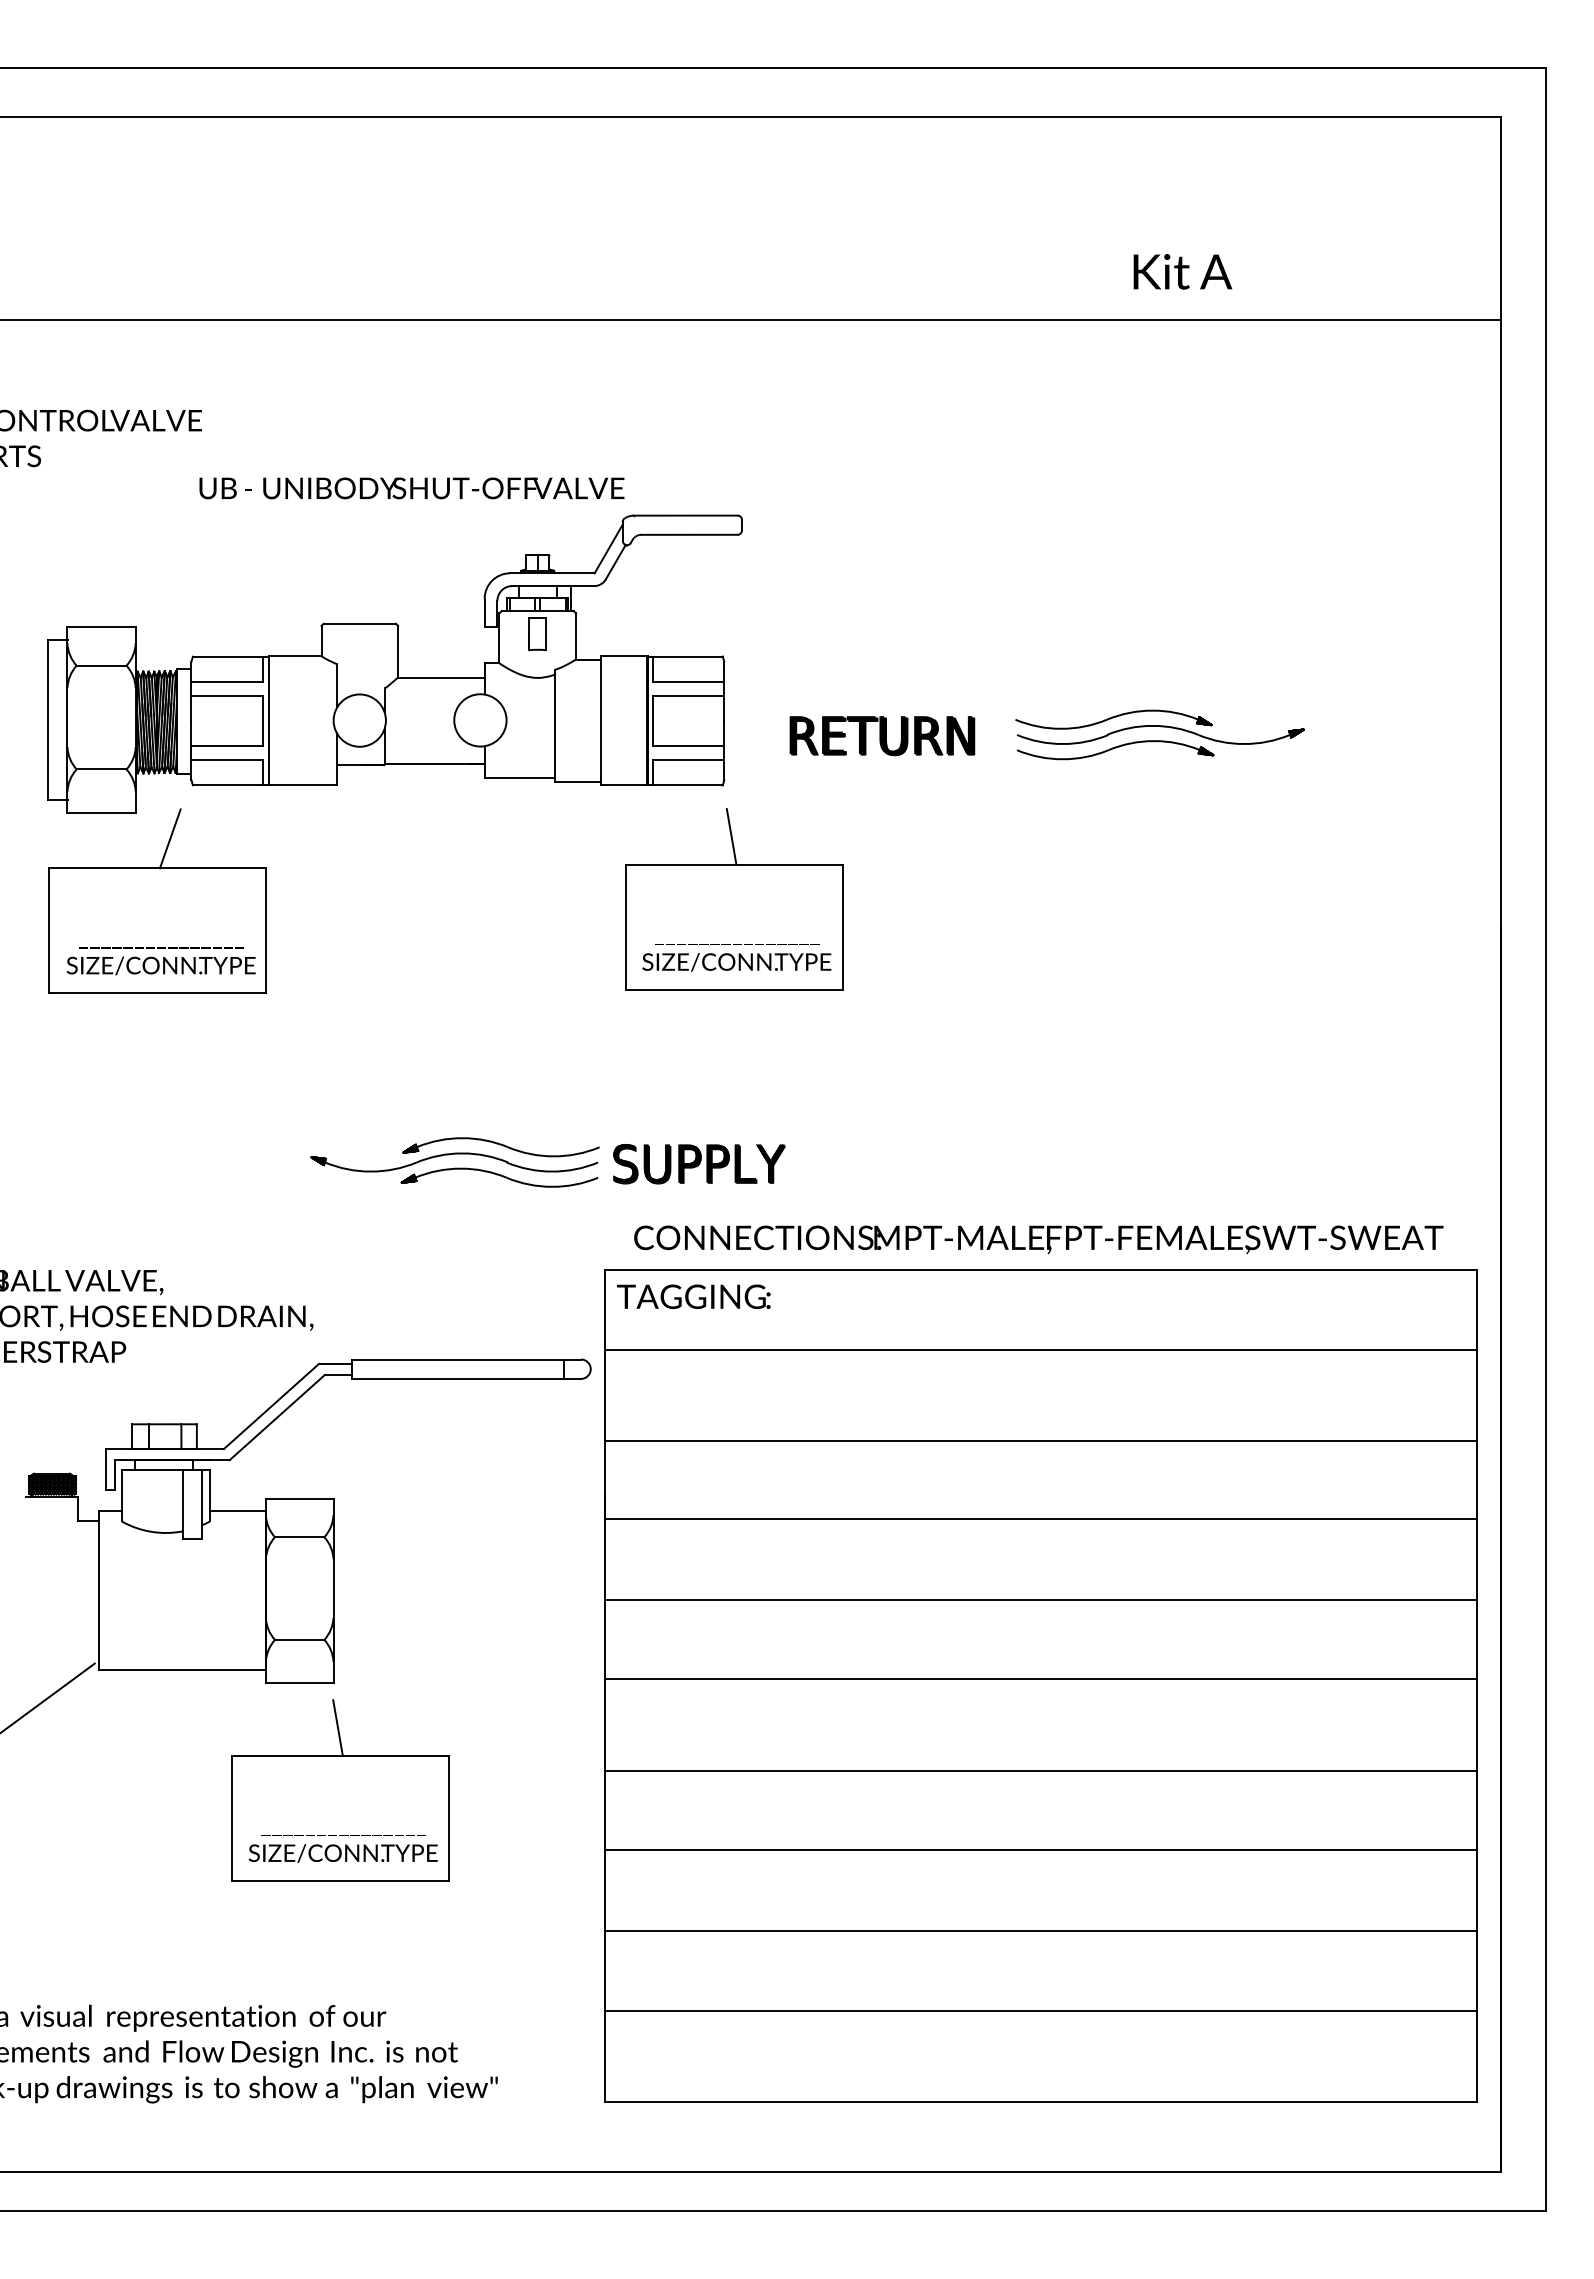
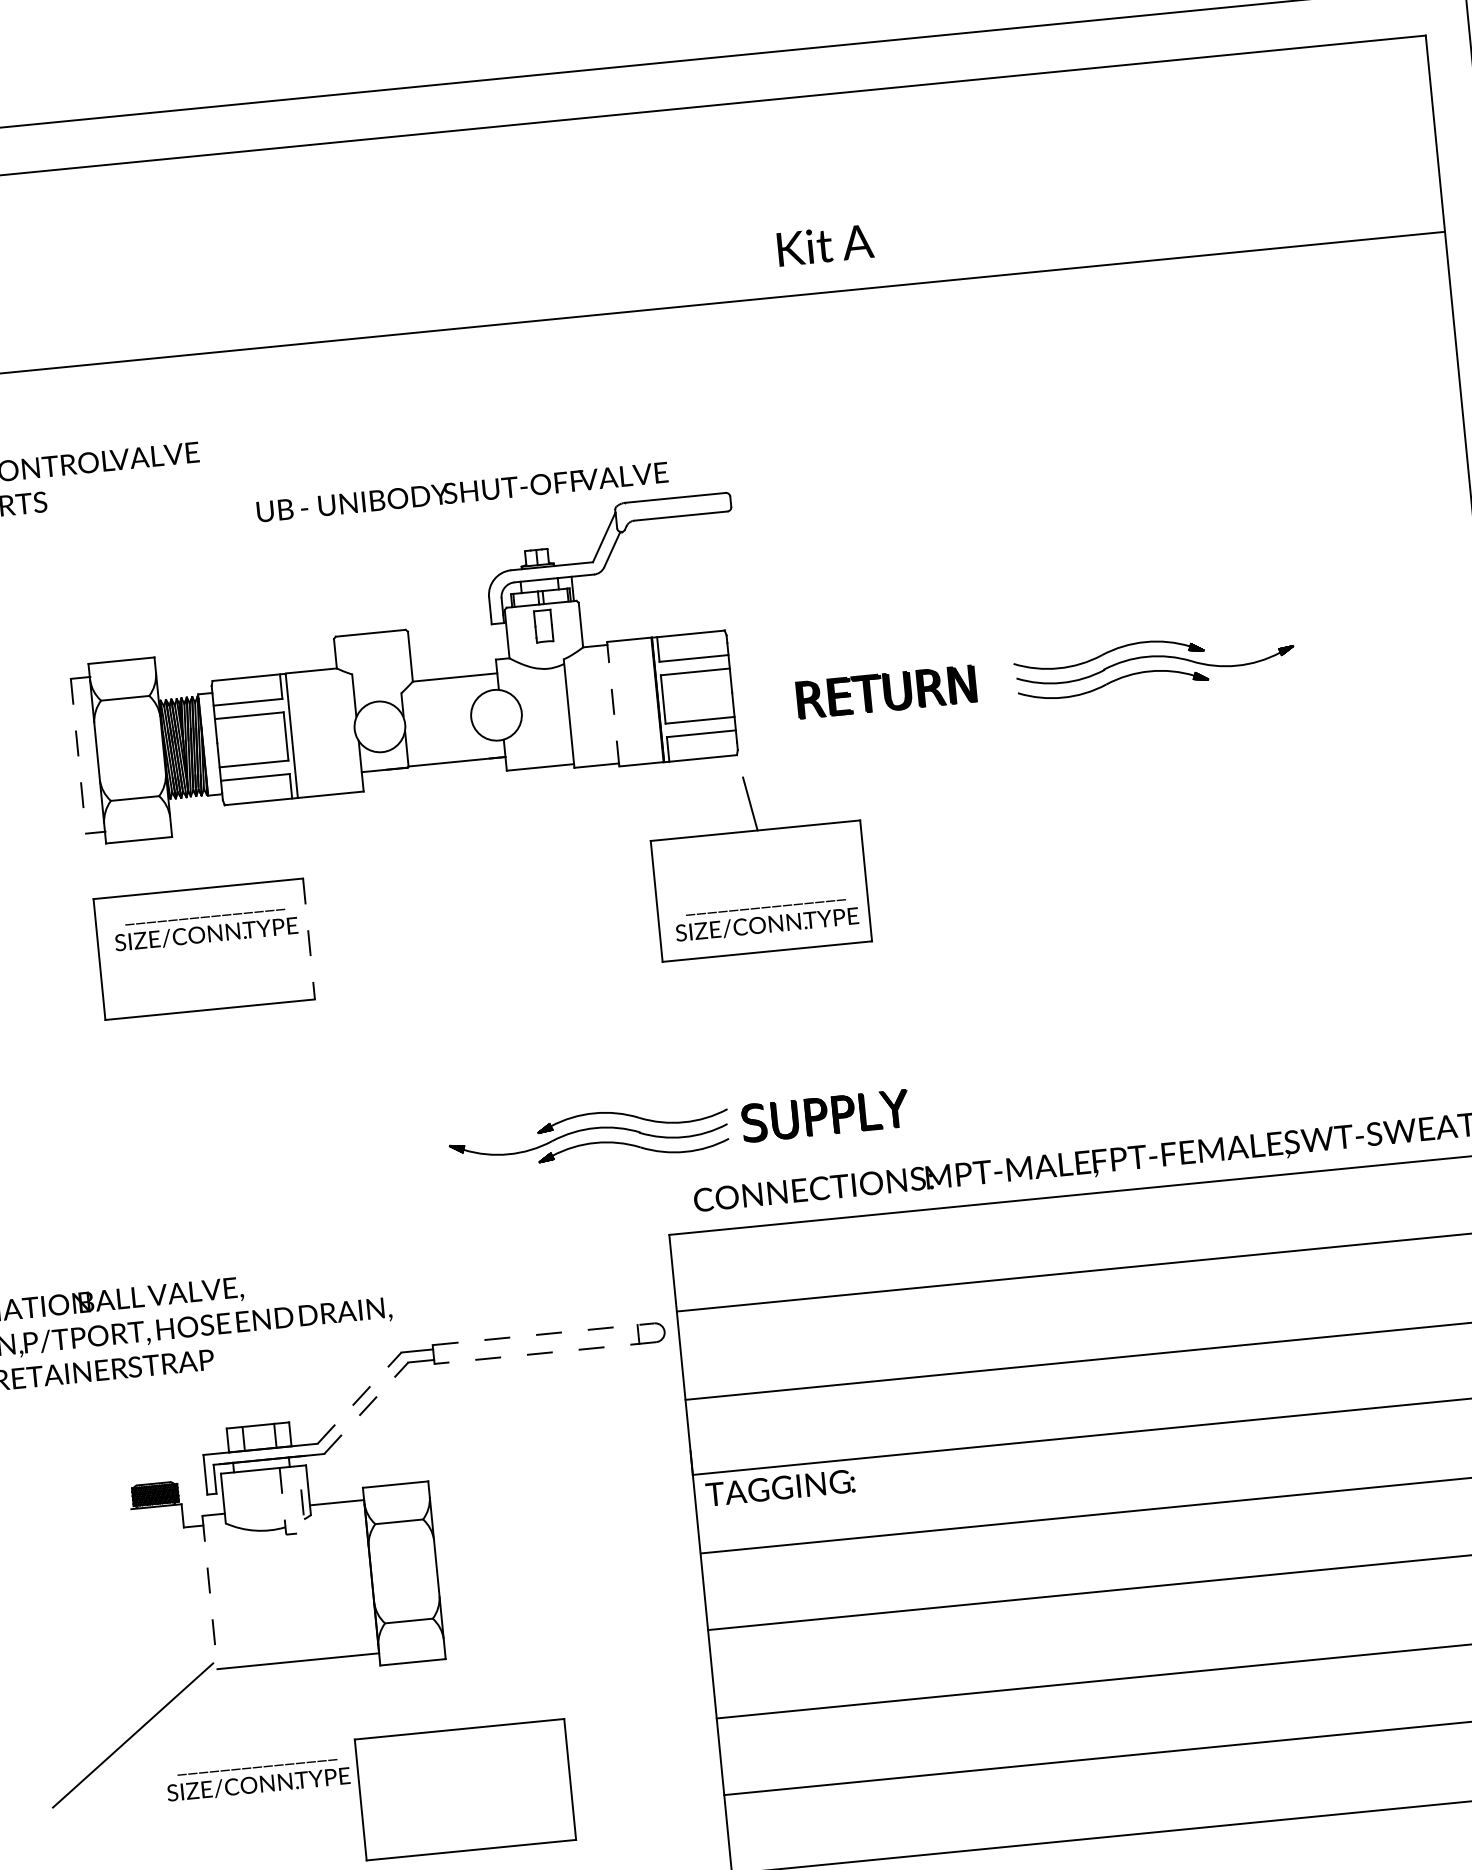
text: (1182, 271) -> (825, 245), moved
text: (411, 488) -> (462, 492), moved
line: (47, 720) -> (78, 756), solid -> dashed
line: (601, 720) -> (613, 703), solid -> dashed
line: (169, 838) -> (207, 858), removed
line: (265, 930) -> (308, 938), solid -> dashed
text: (160, 961) -> (205, 930), moved
part: (547, 1162) -> (678, 1128), moved
text: (693, 1296) -> (780, 1487), moved
line: (466, 1359) -> (543, 1334), solid -> dashed
line: (466, 1378) -> (545, 1352), solid -> dashed
line: (271, 1406) -> (359, 1398), solid -> dashed
line: (277, 1417) -> (366, 1408), solid -> dashed
line: (192, 1539) -> (295, 1534), solid -> dashed
line: (98, 1591) -> (209, 1593), solid -> dashed
line: (337, 1727) -> (453, 1702), removed
text: (342, 1848) -> (257, 1779), moved

